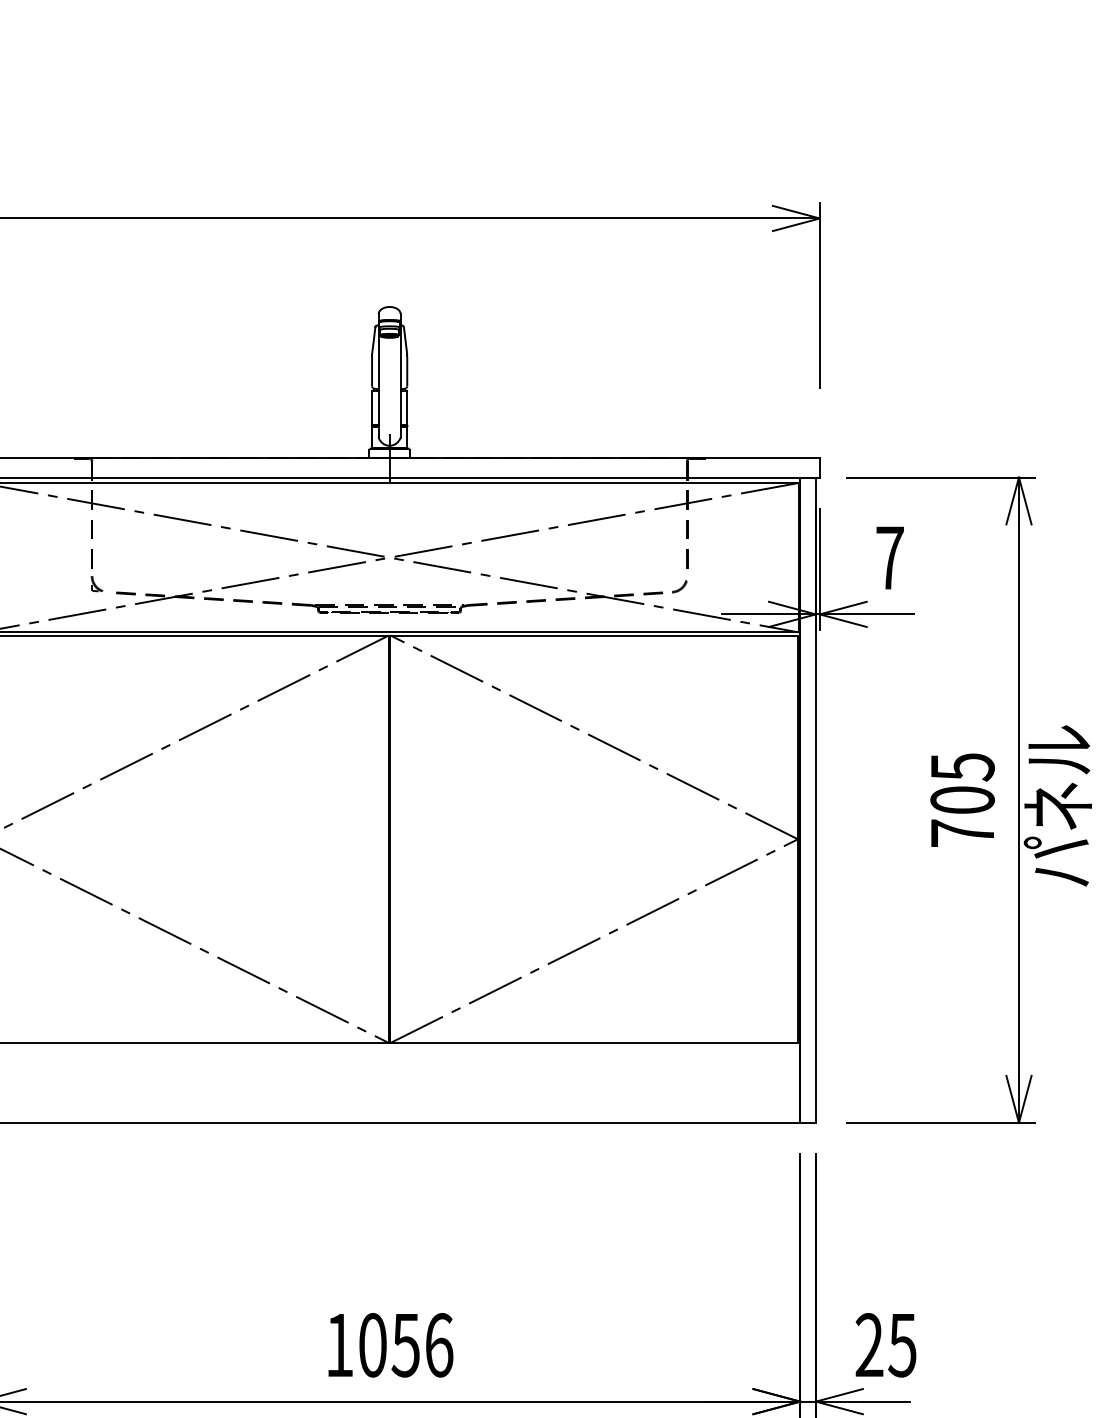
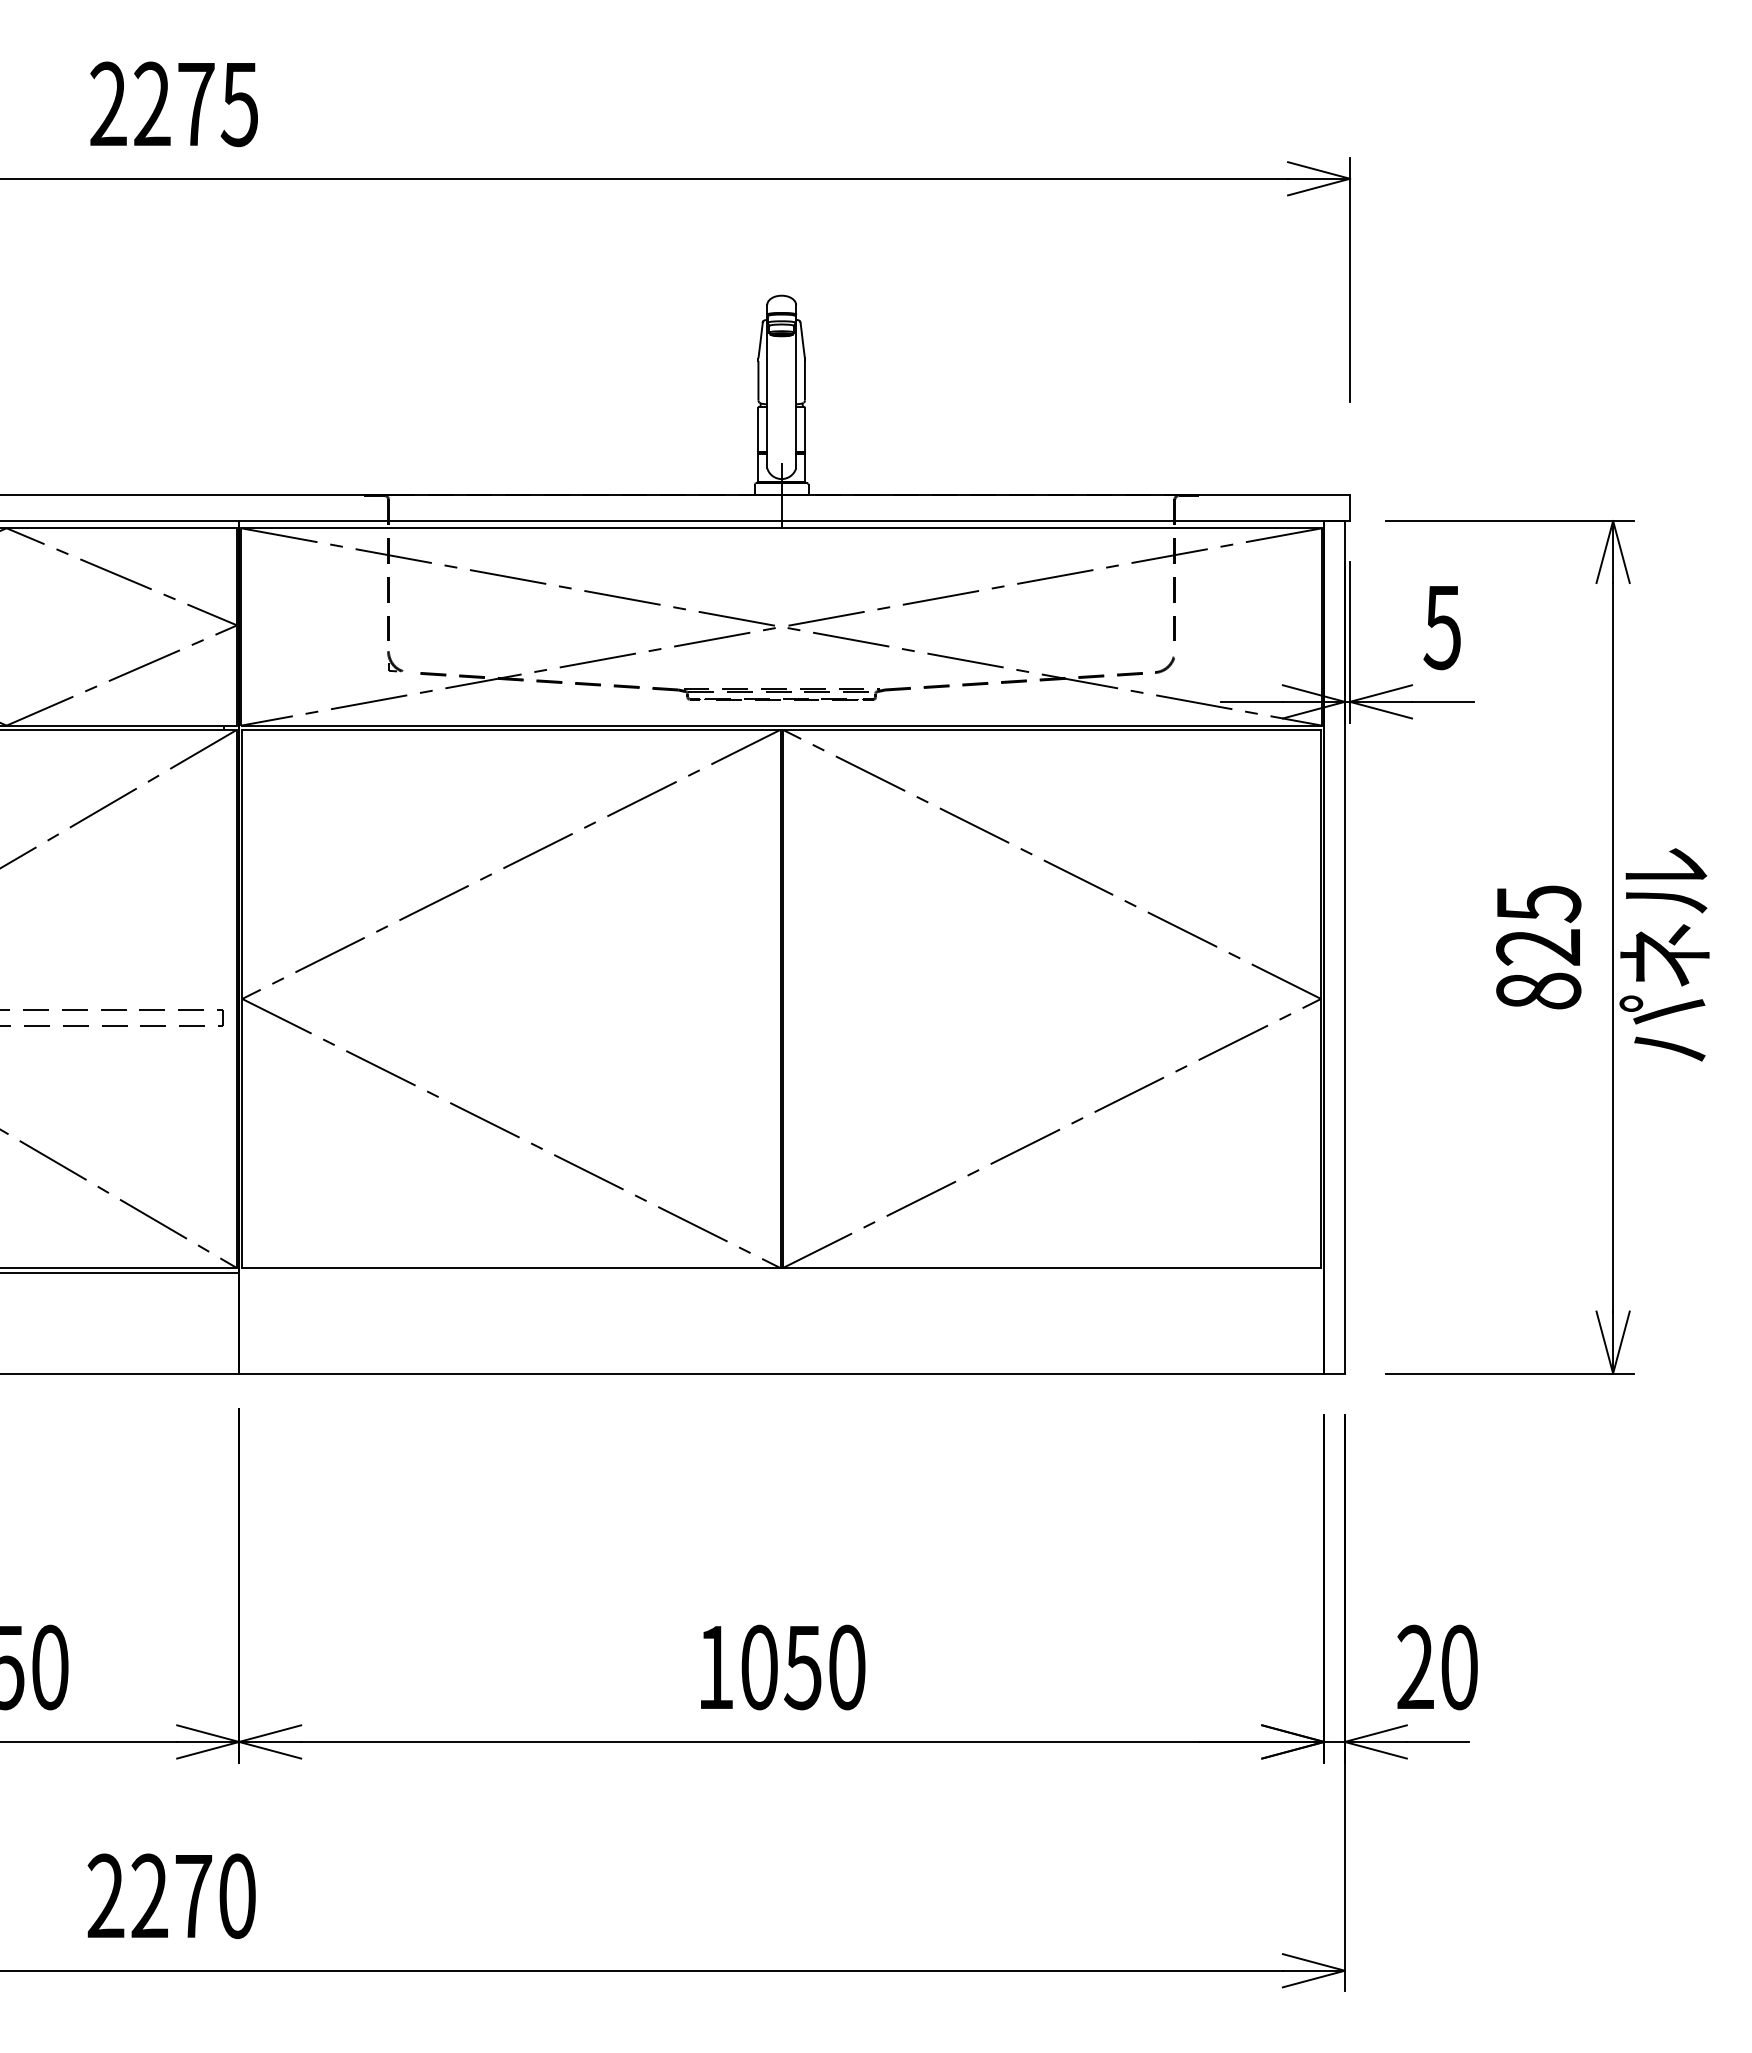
text: (889, 558) -> (1442, 628), 7 -> 5
text: (962, 816) -> (1538, 969), 705 -> 825
text: (439, 1345) -> (847, 1667), 1056 -> 1050
text: (901, 1345) -> (1458, 1667), 25 -> 20

